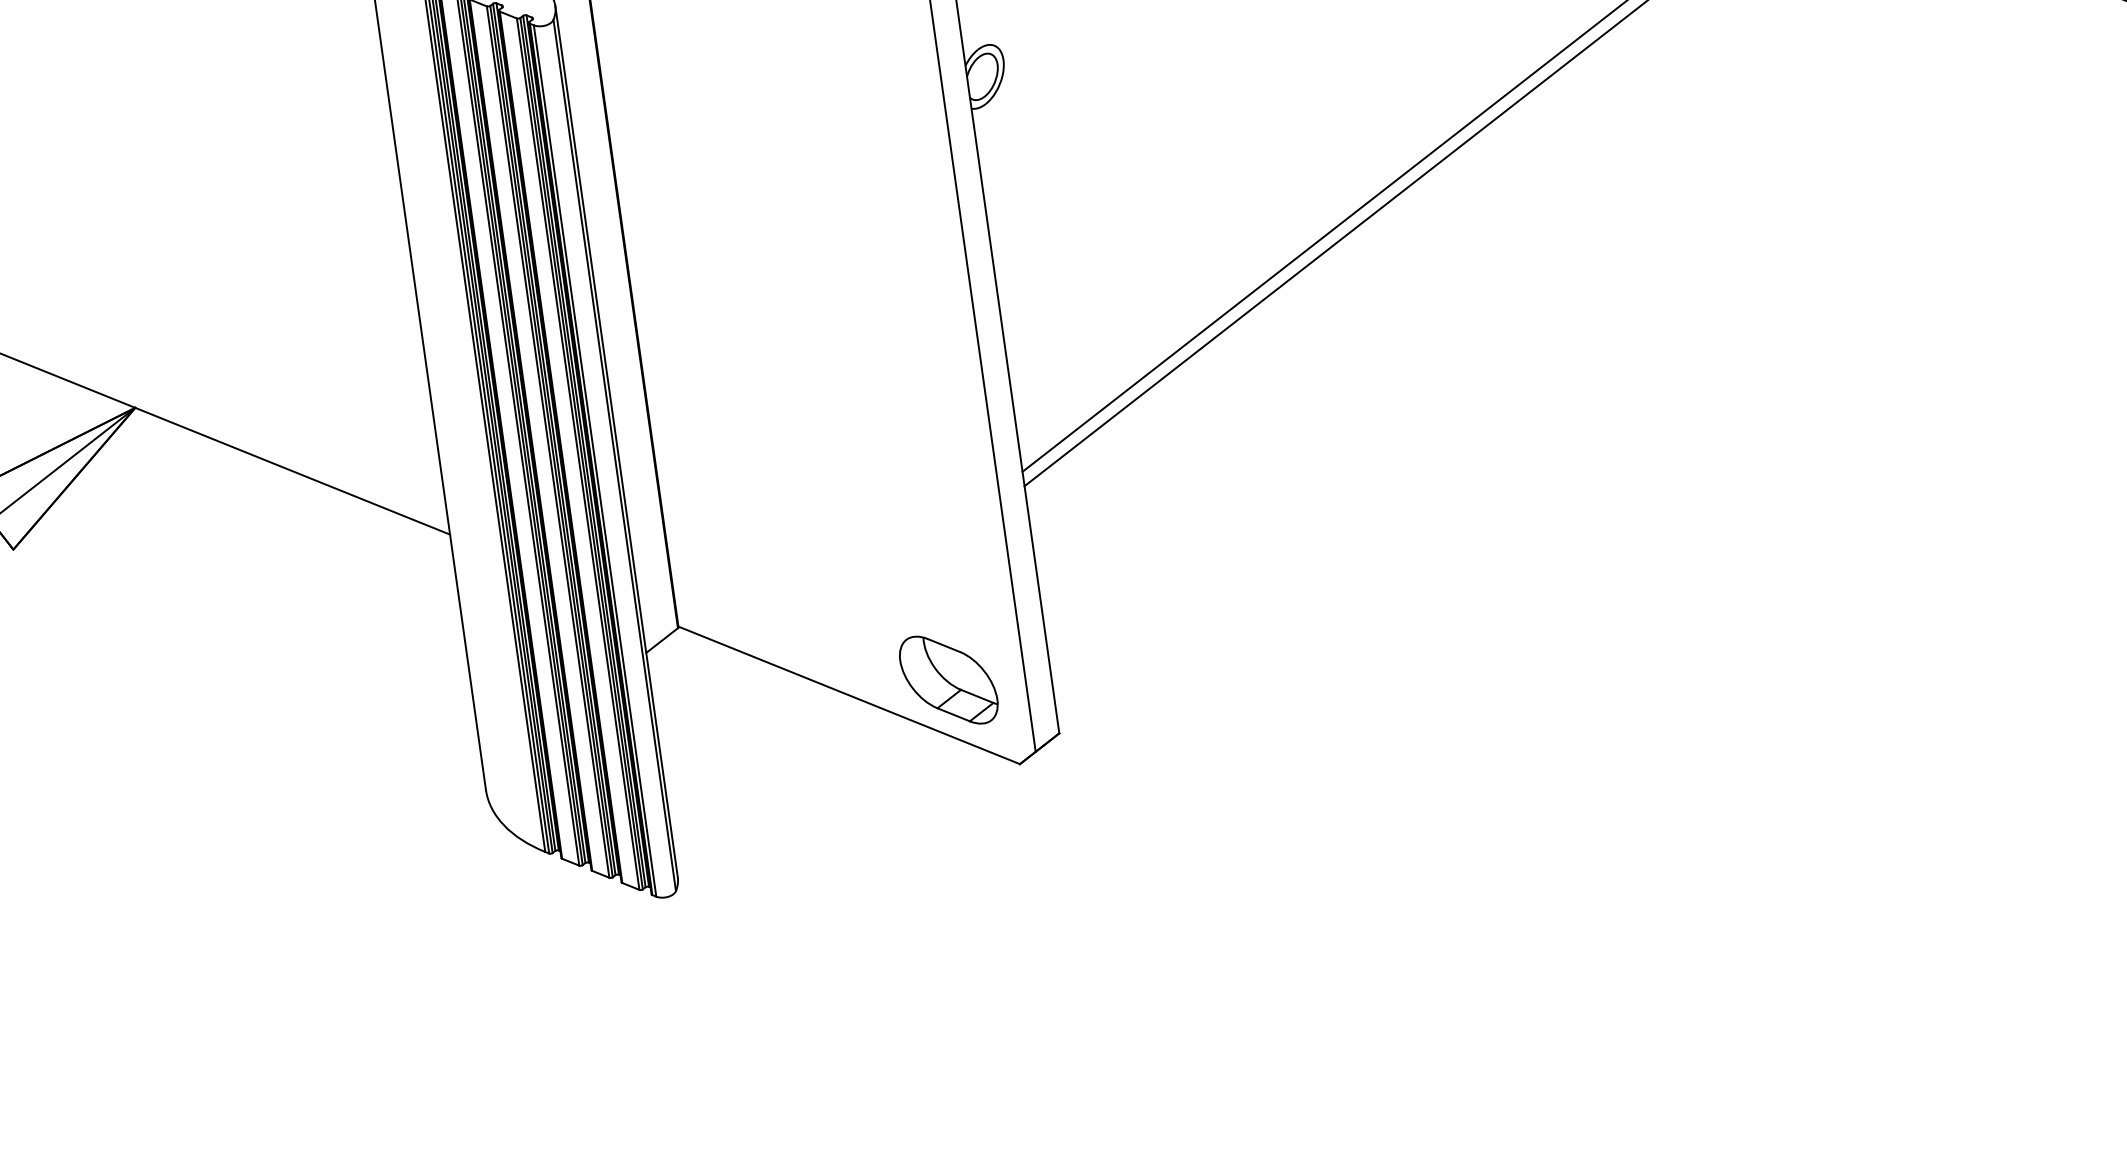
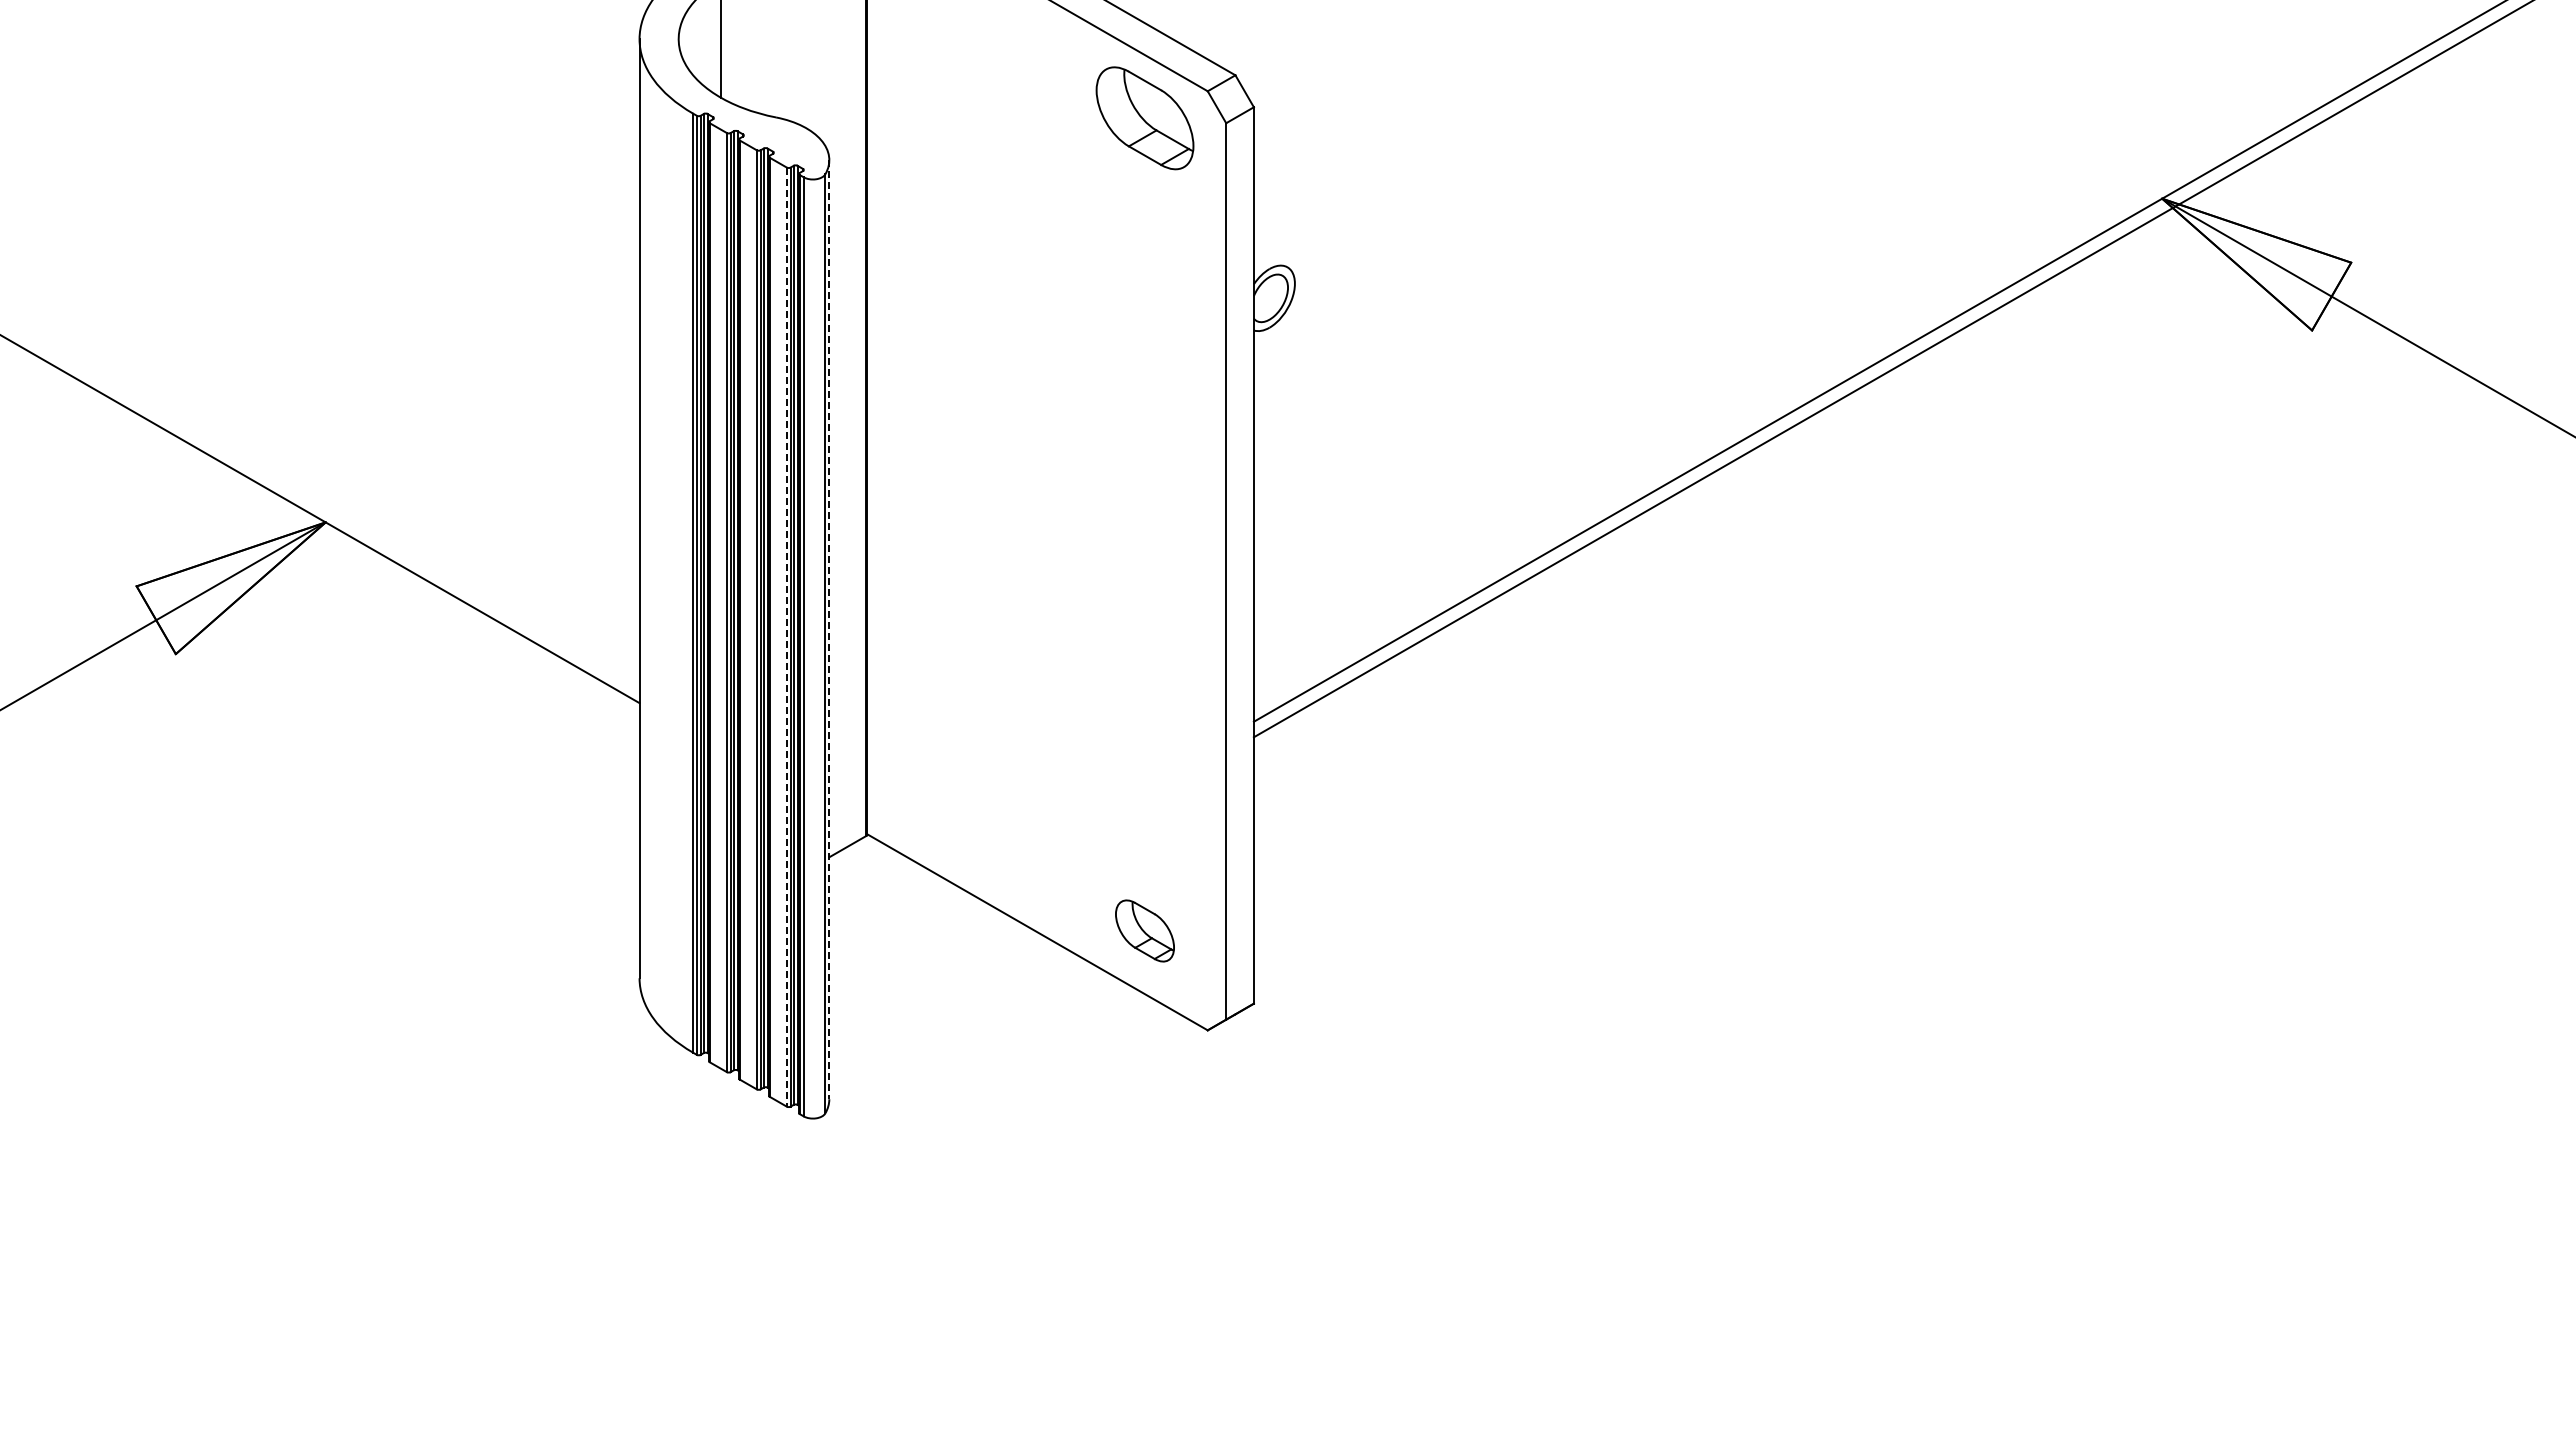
line: (616, 441) -> (829, 629), solid -> dashed
line: (577, 454) -> (786, 637), solid -> dashed
part: (948, 679) -> (1144, 930), size x0.6

